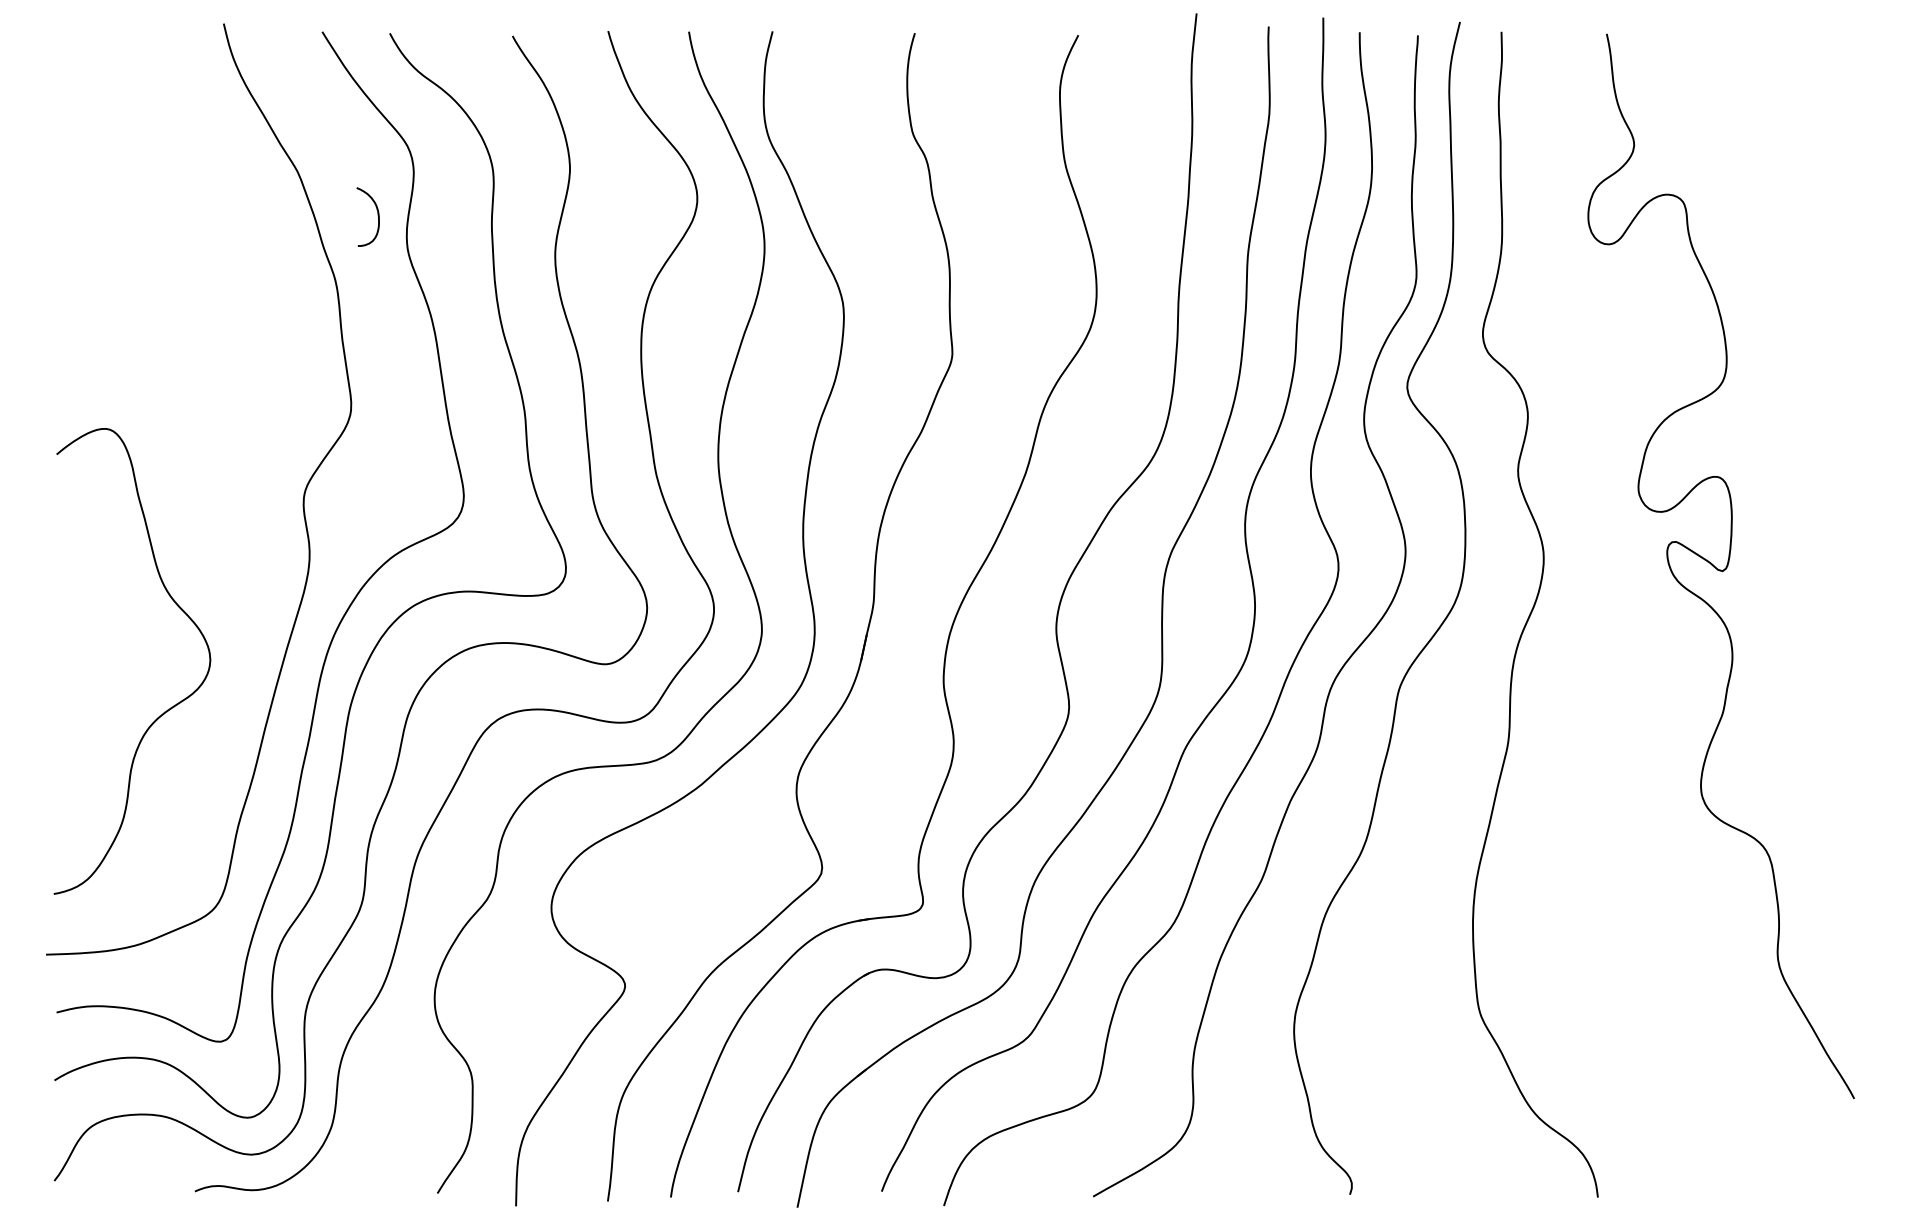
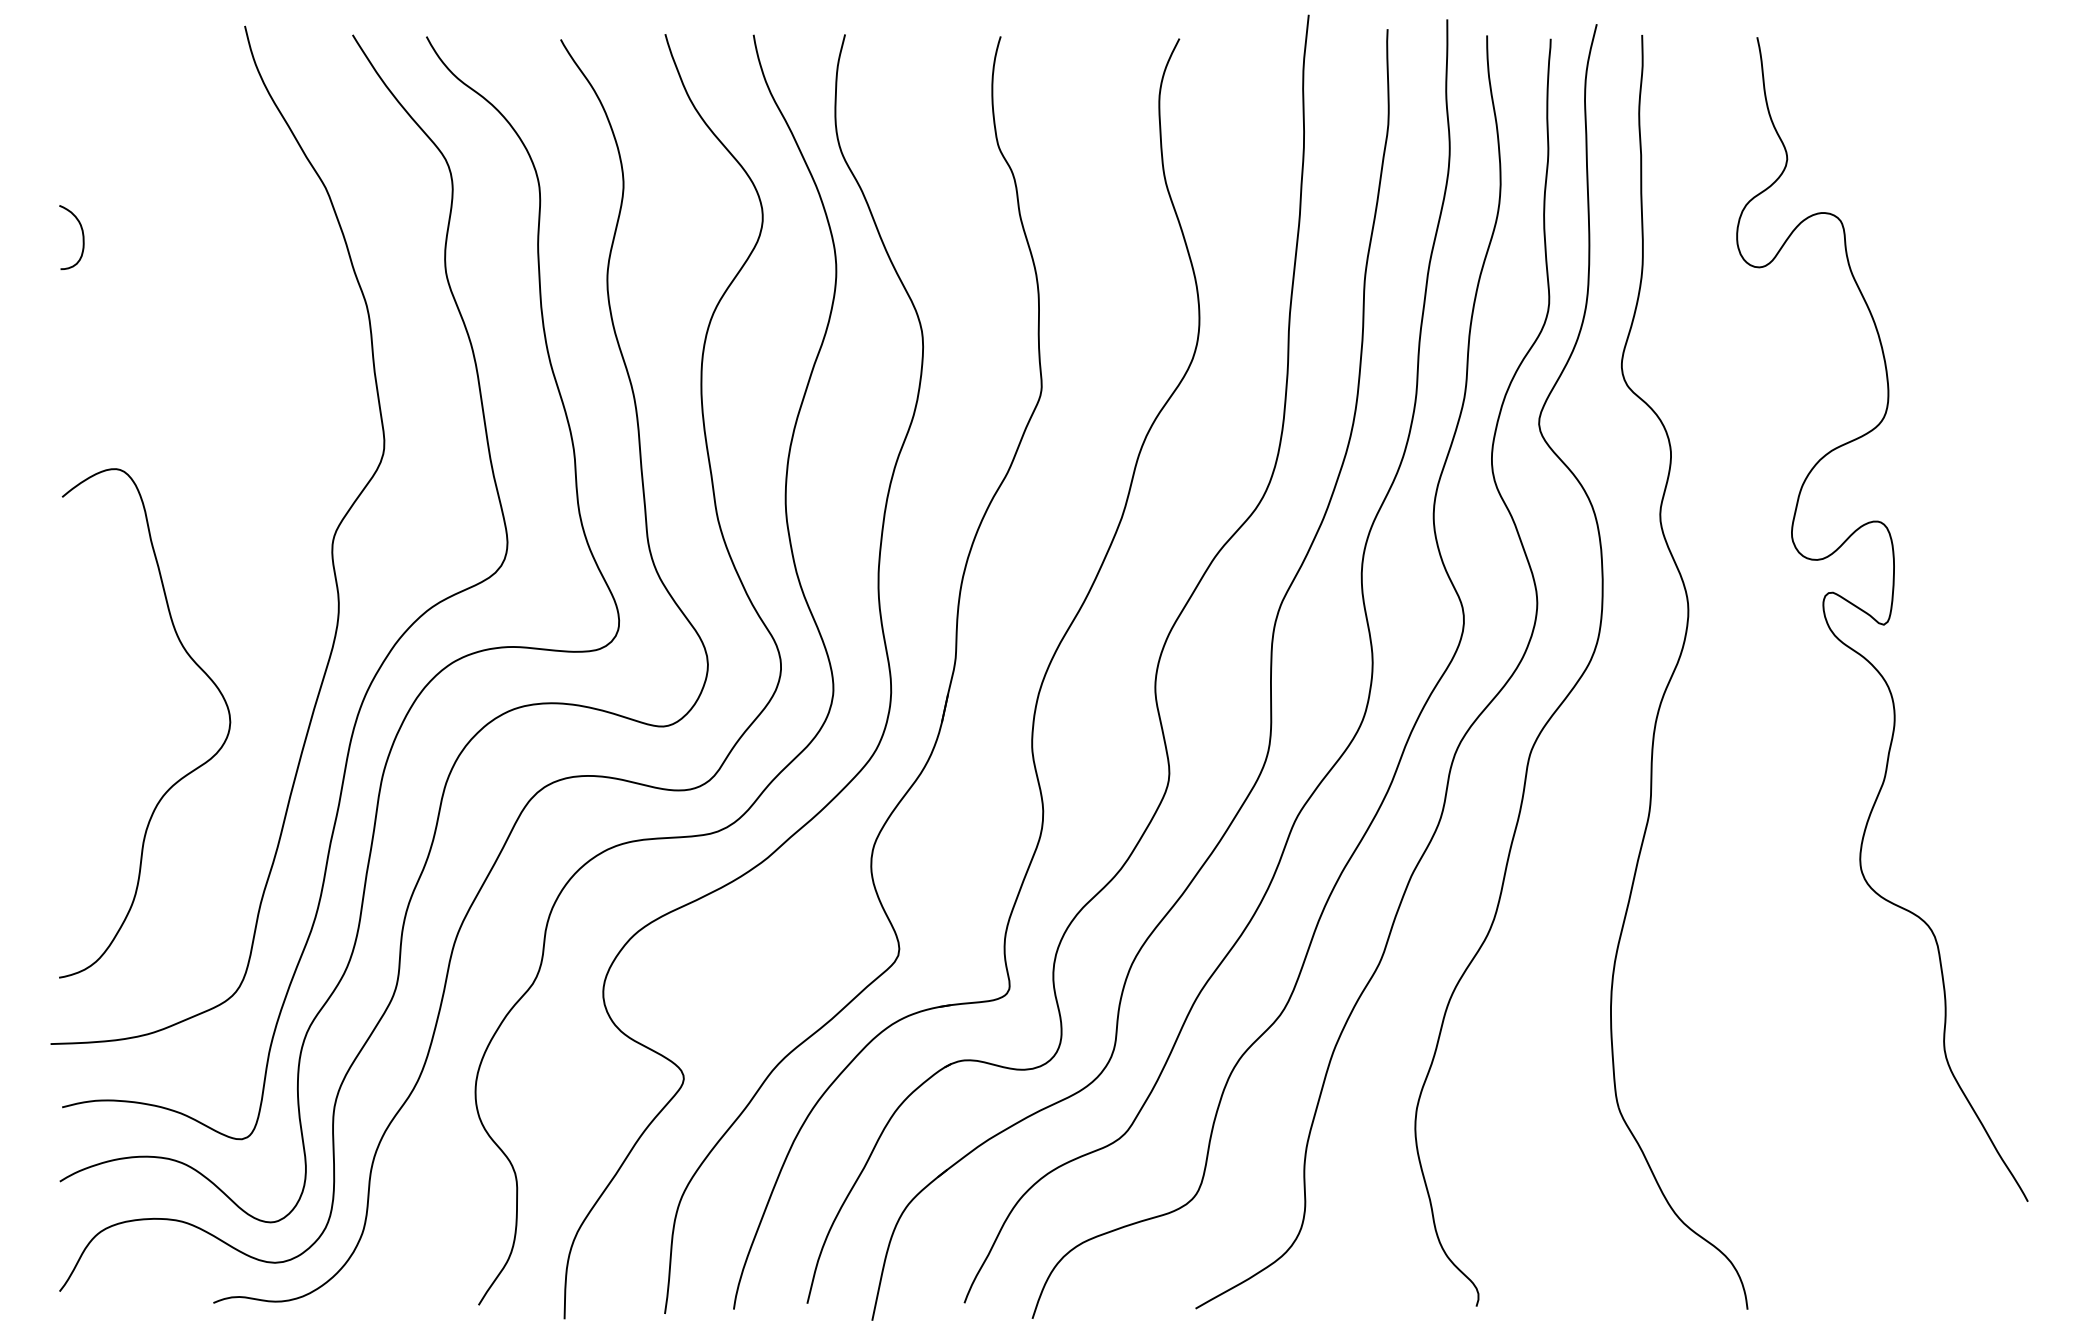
curve: (377, 217) -> (82, 237), moved

